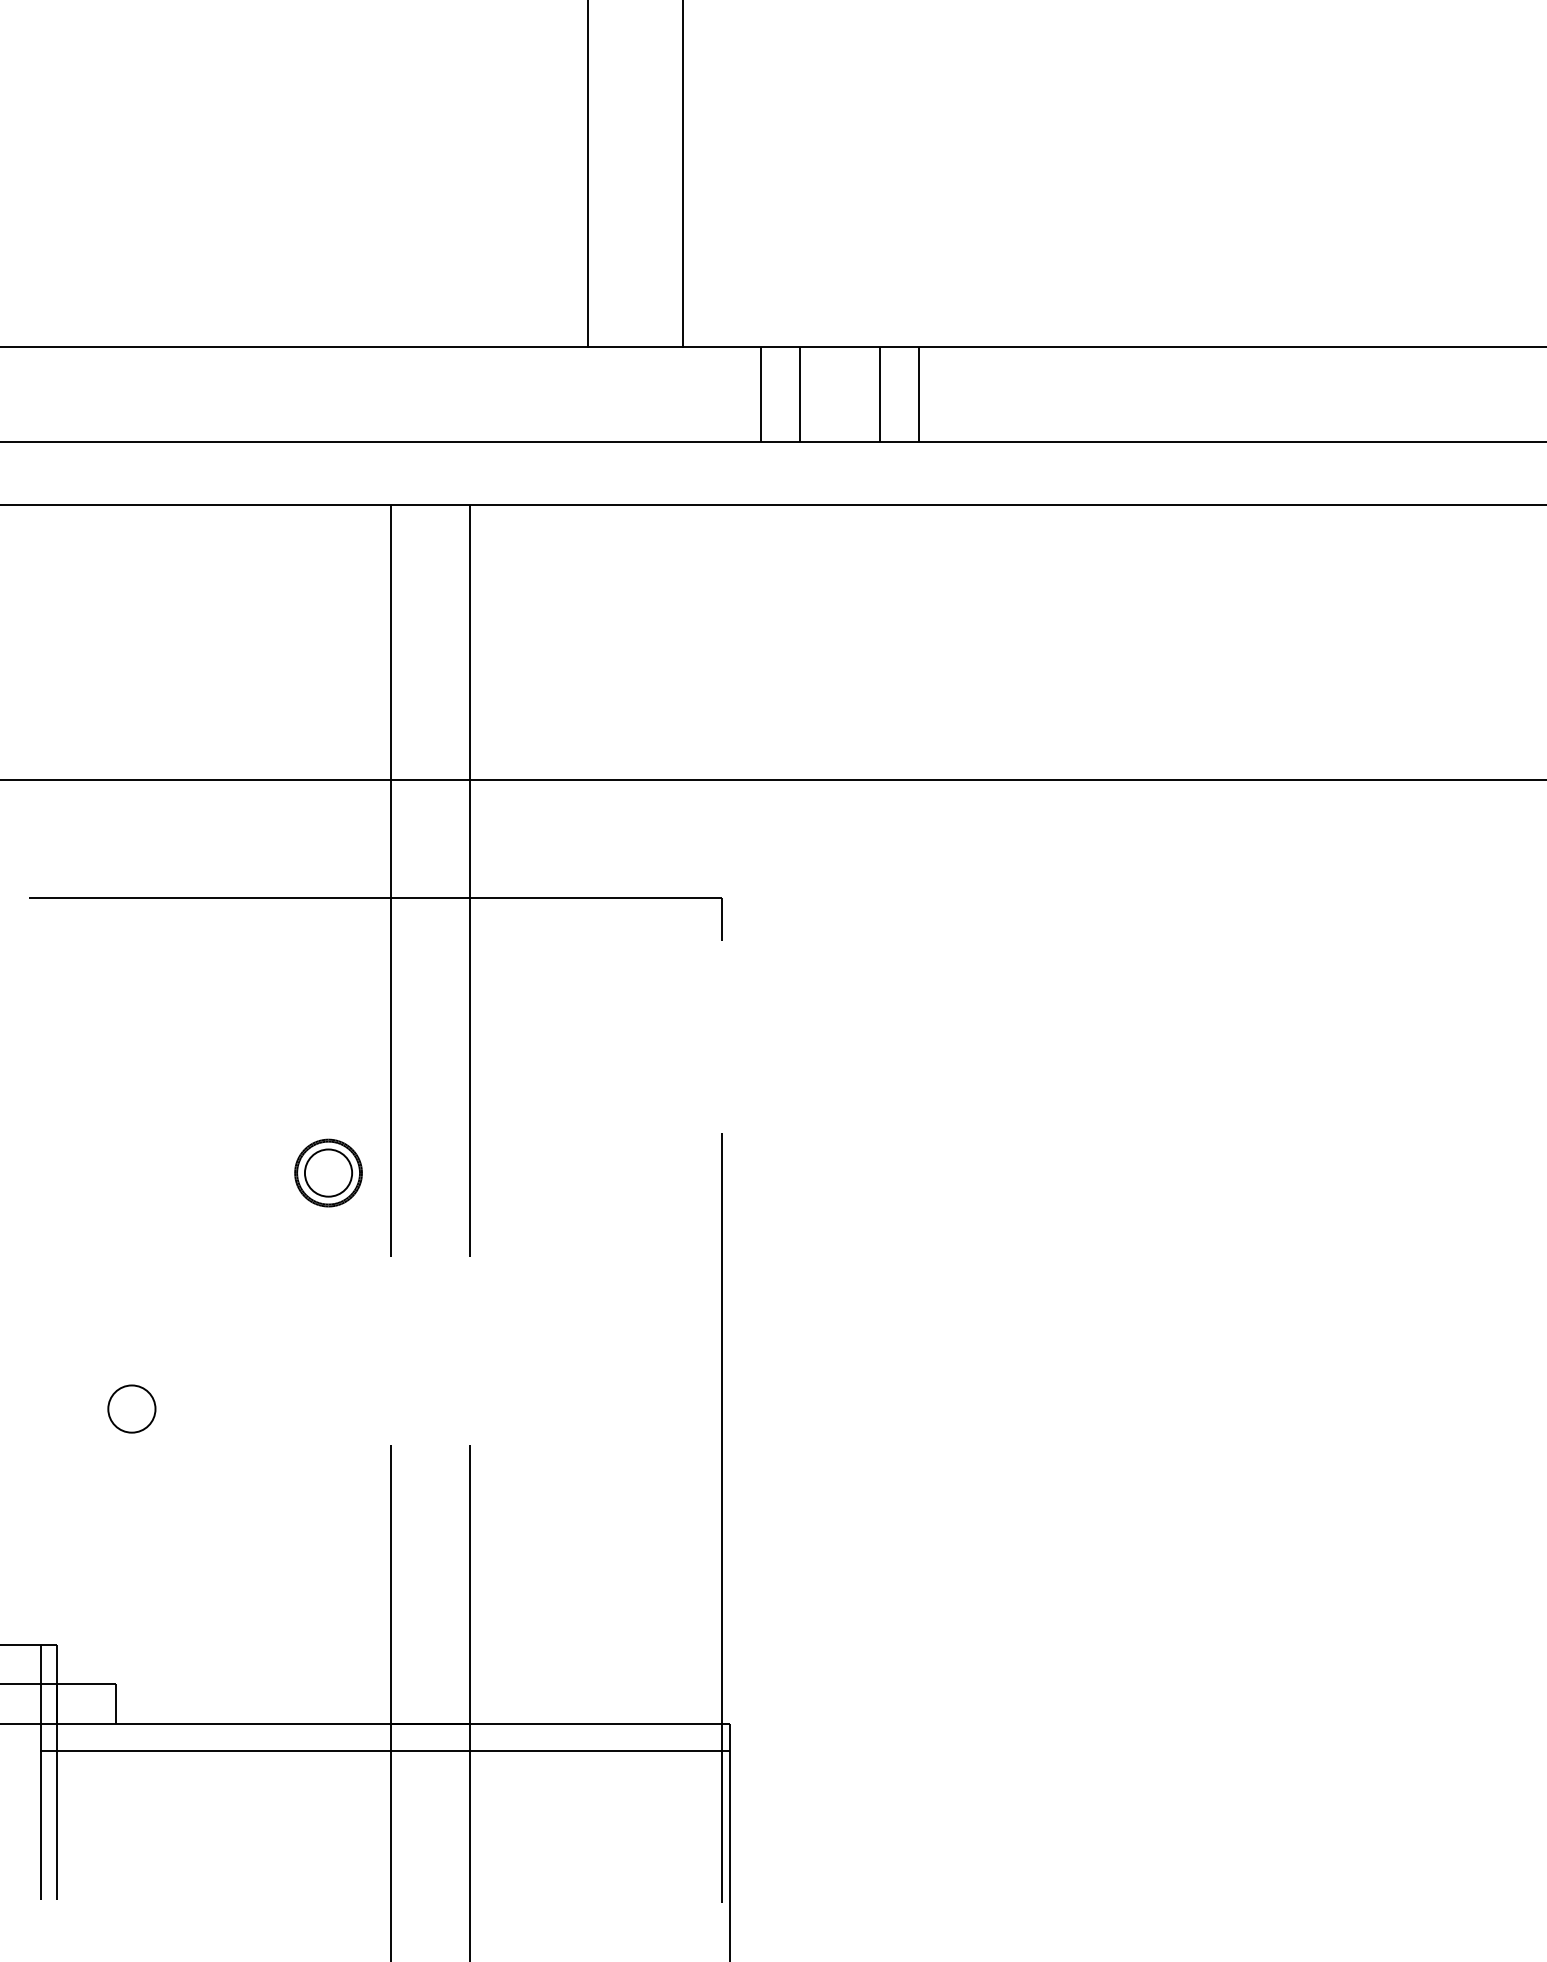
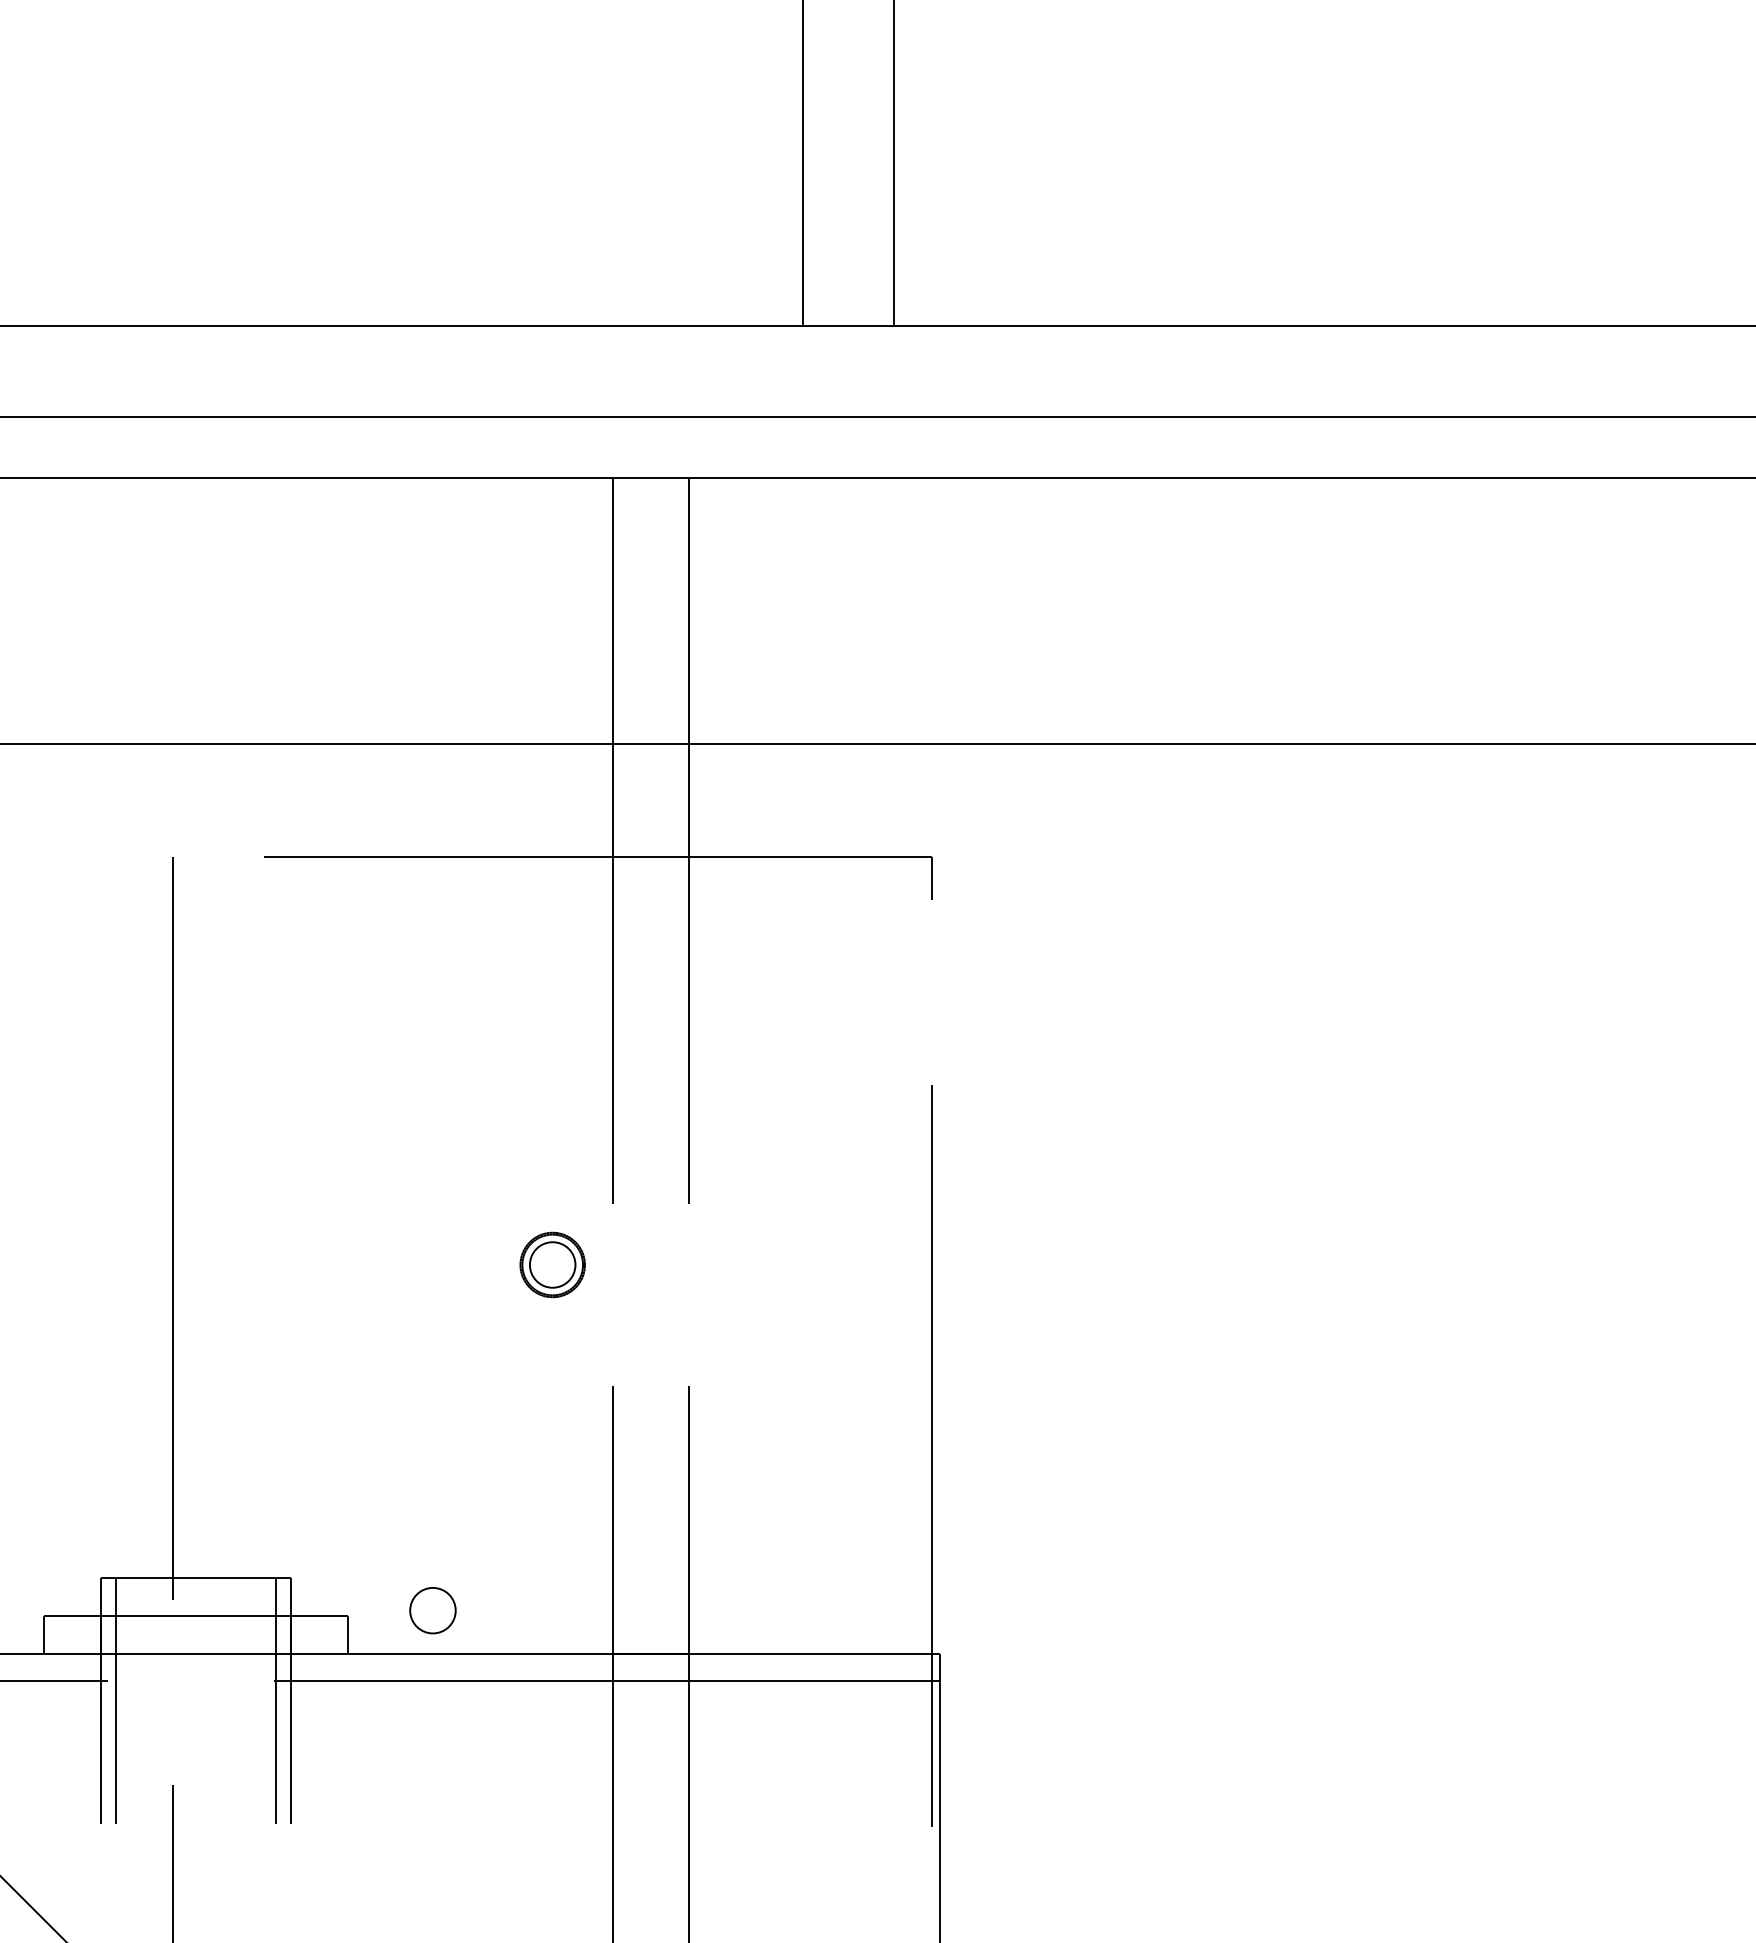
line: (760, 394) -> (969, 371), removed
line: (799, 394) -> (1007, 371), removed
line: (879, 394) -> (1084, 371), removed
line: (919, 394) -> (1122, 371), removed
part: (328, 1172) -> (552, 1264), moved
circle: (131, 1408) -> (432, 1610), moved

